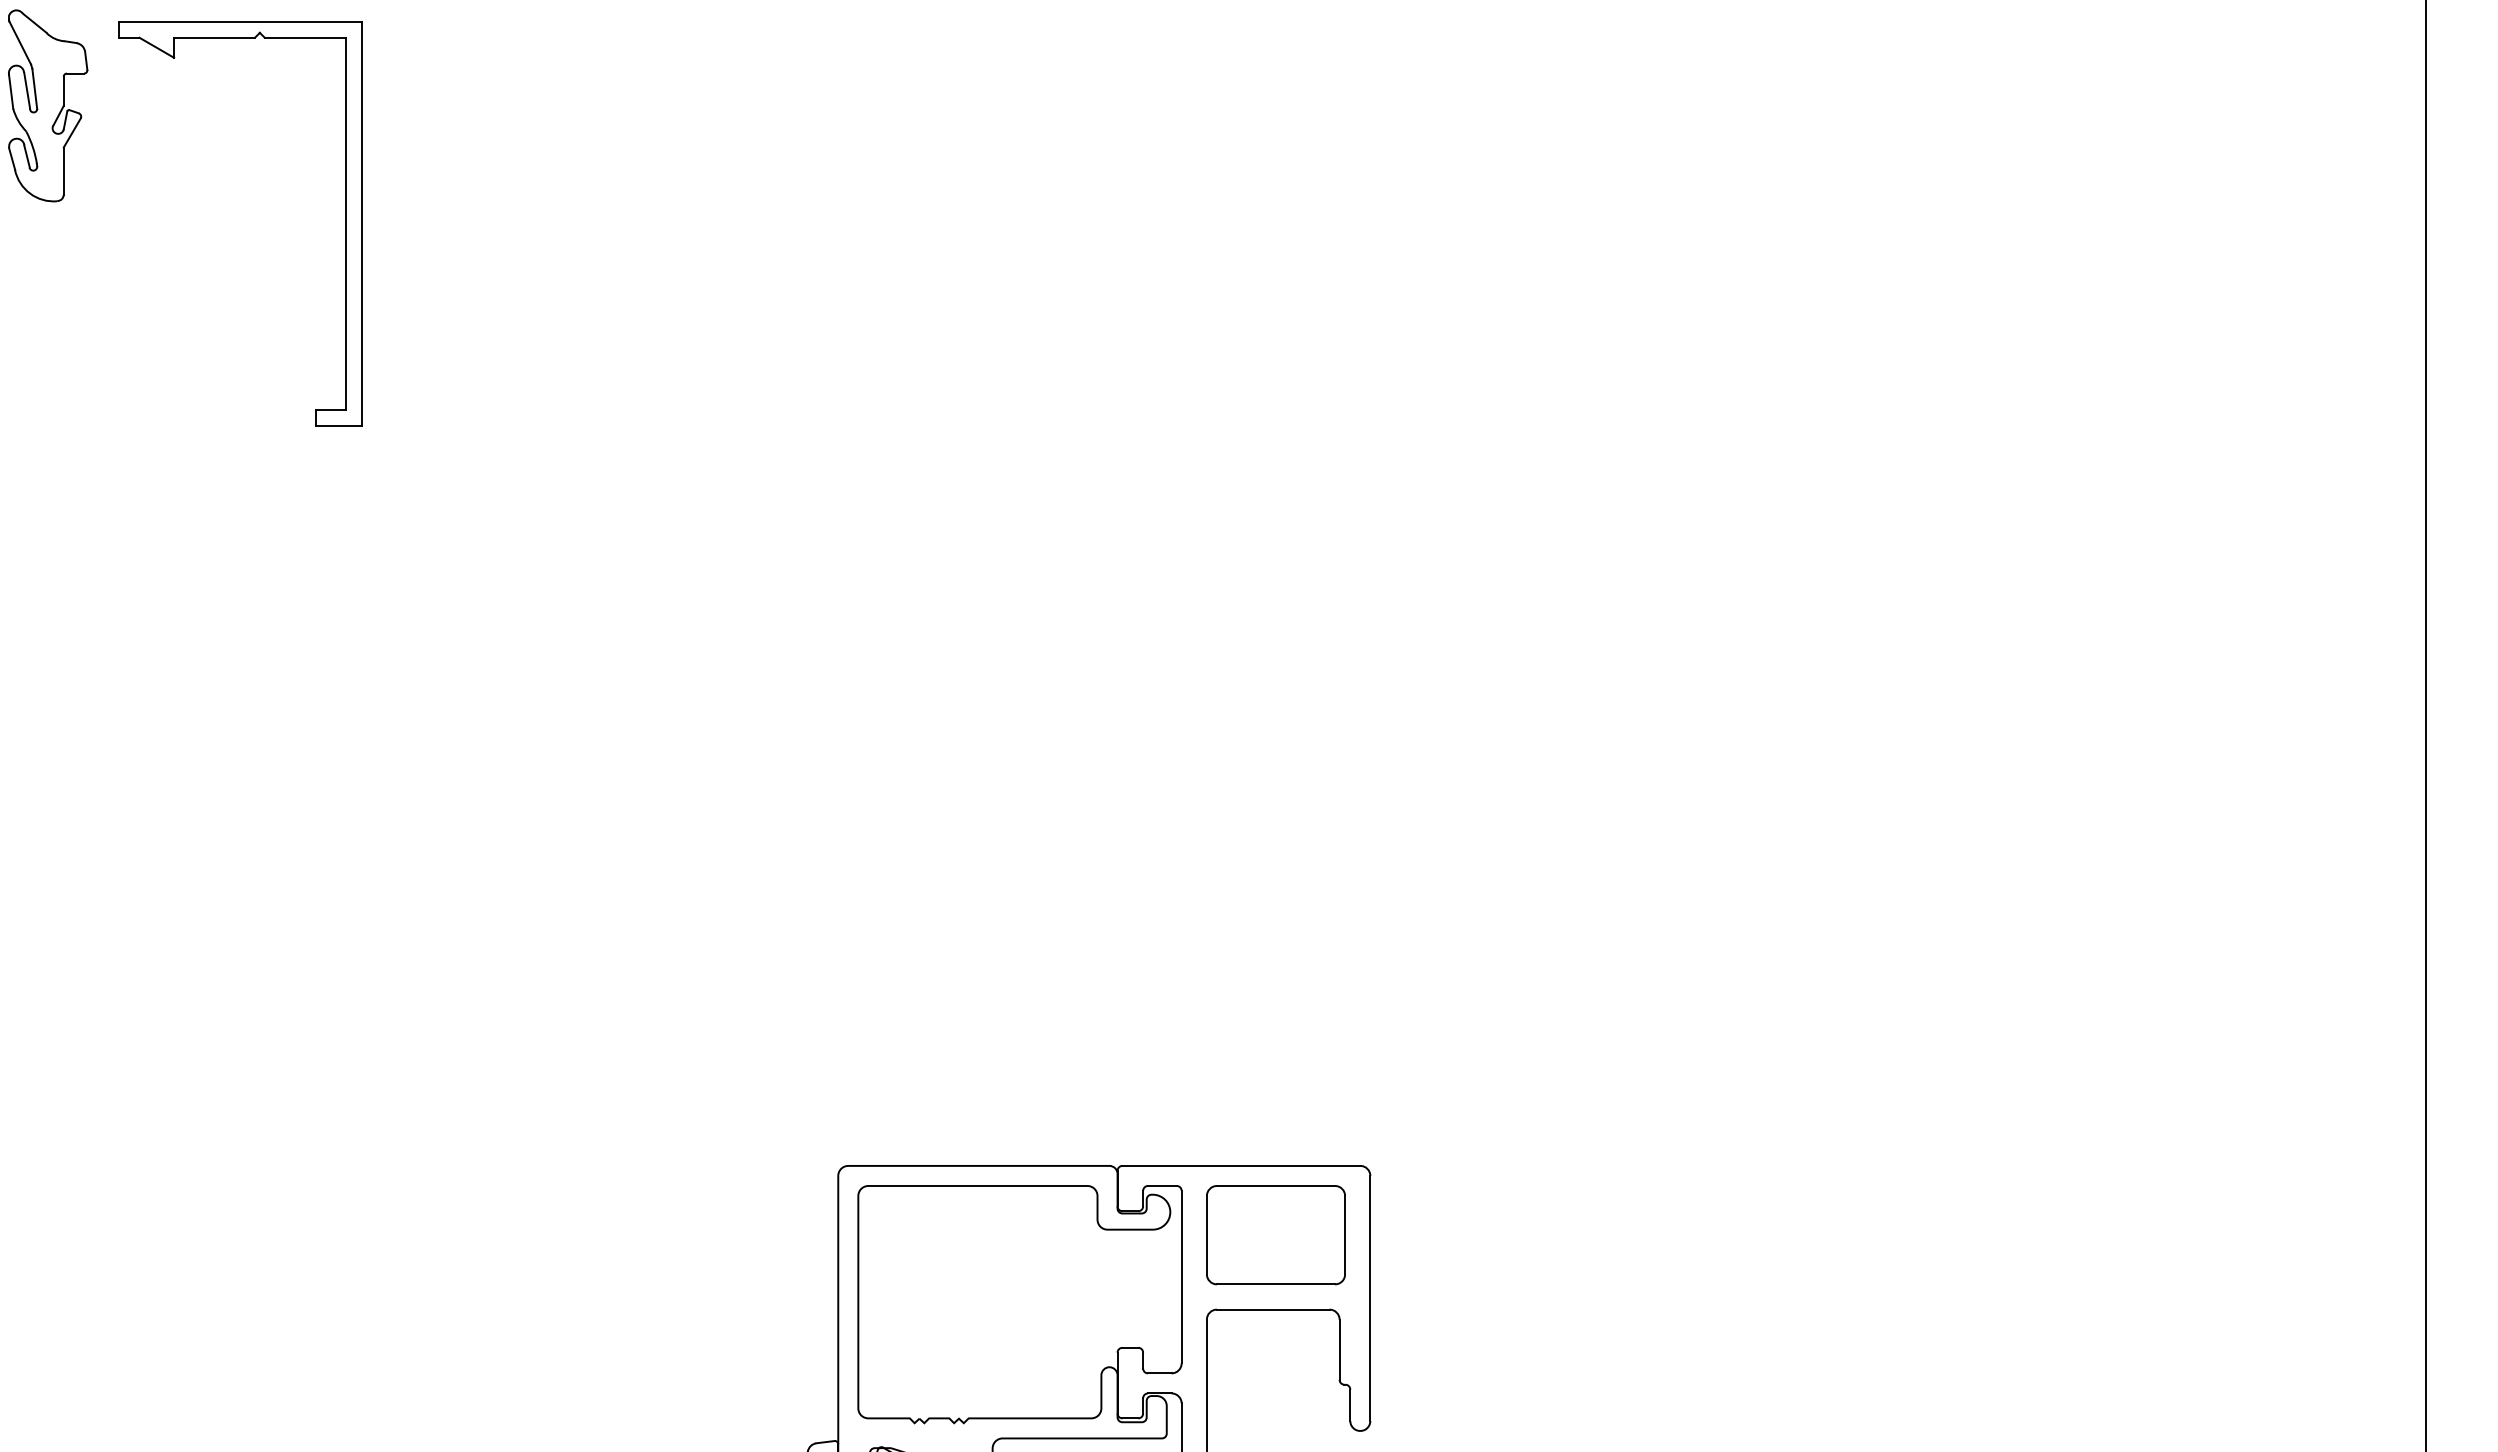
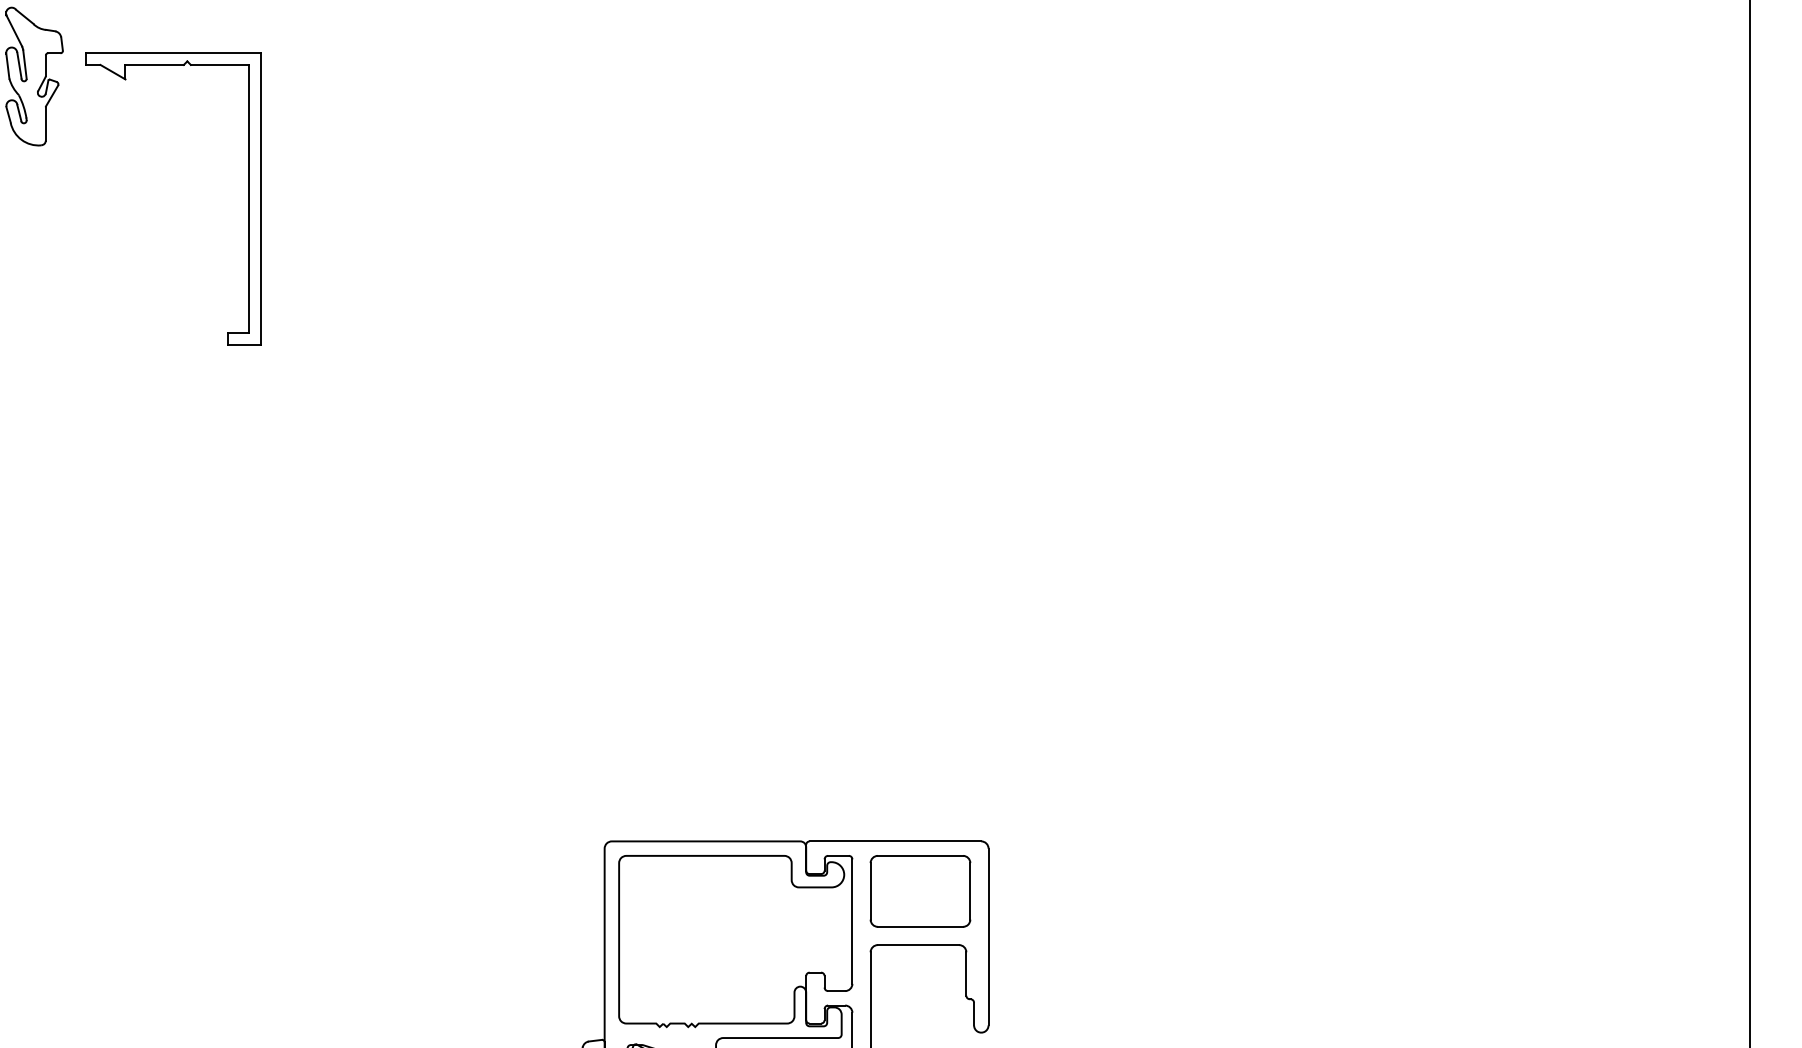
part: (345, 223) -> (249, 198), moved

